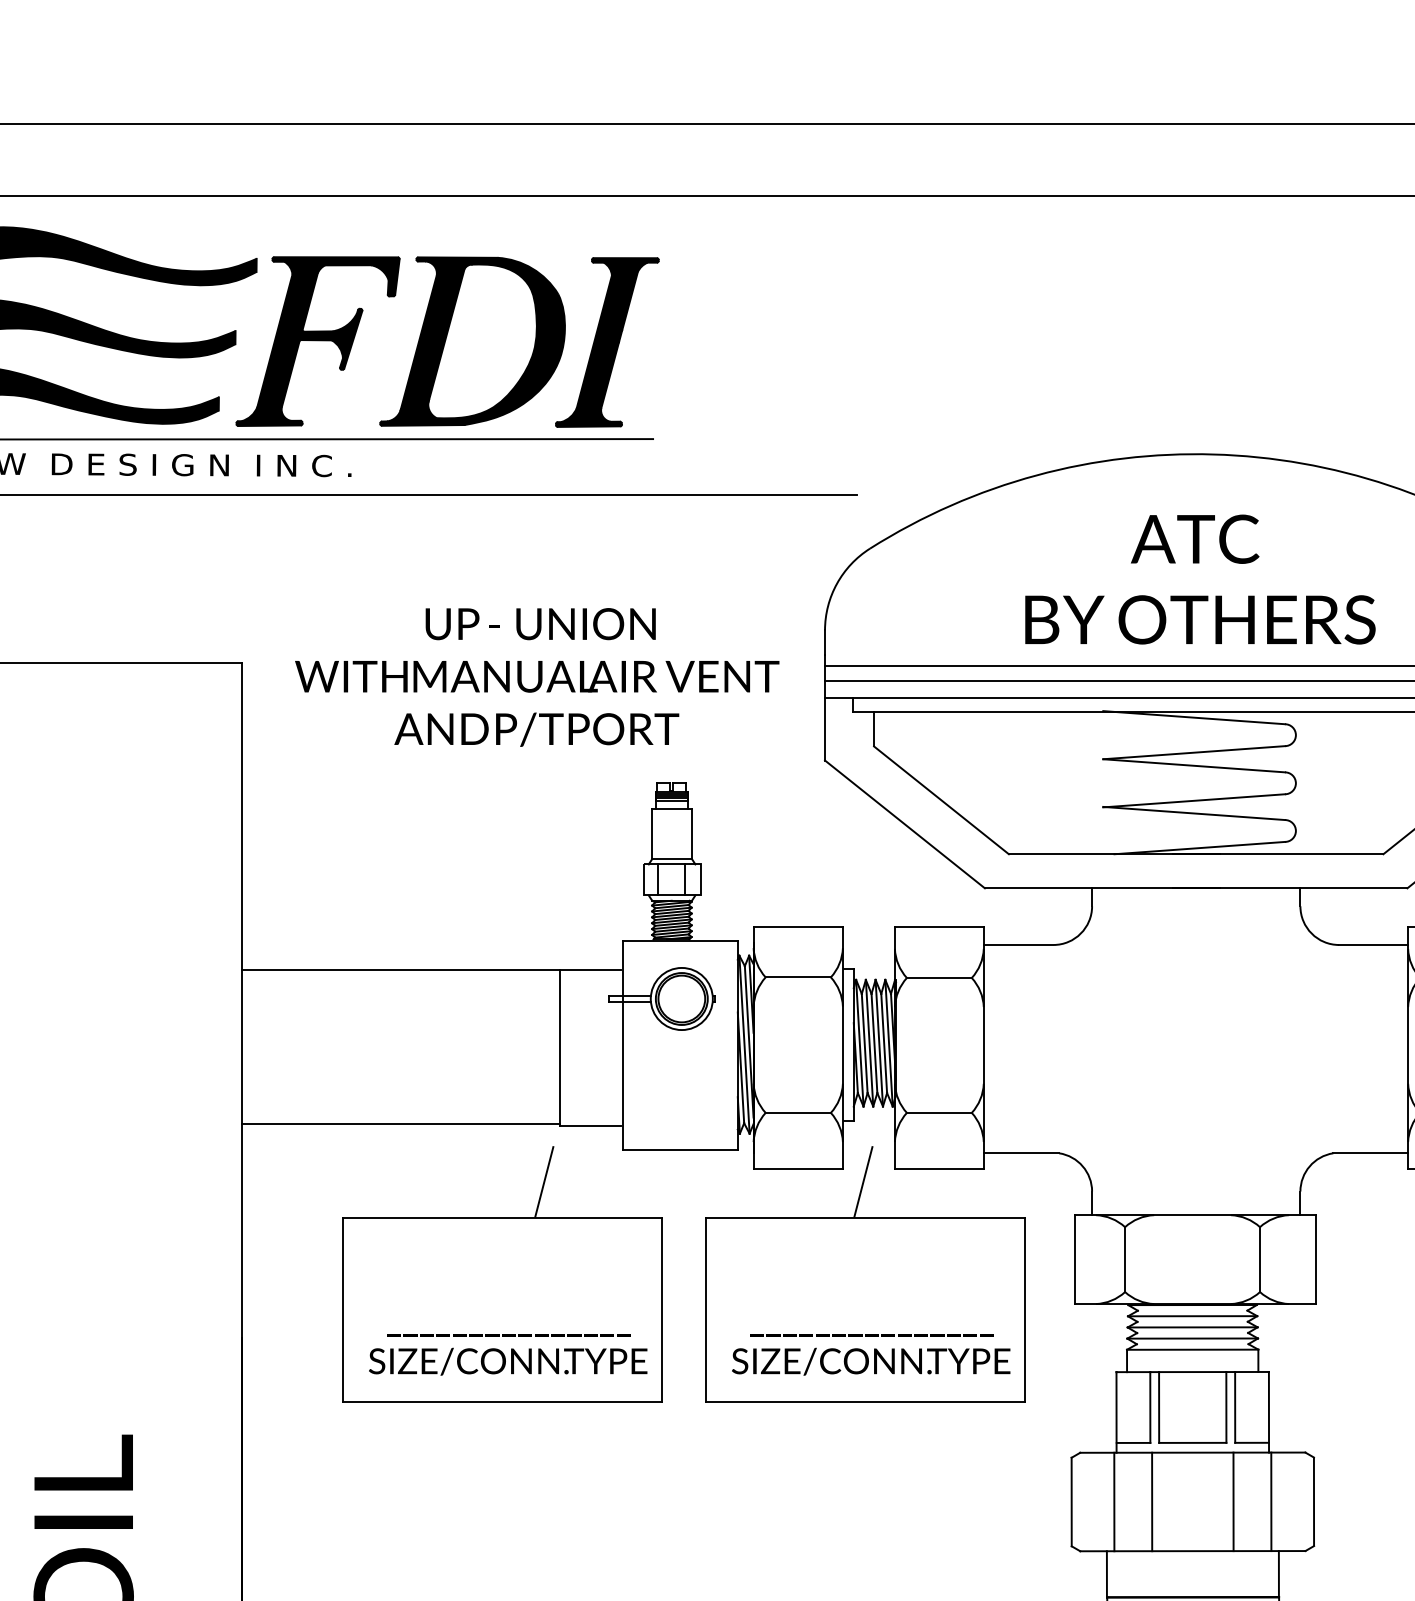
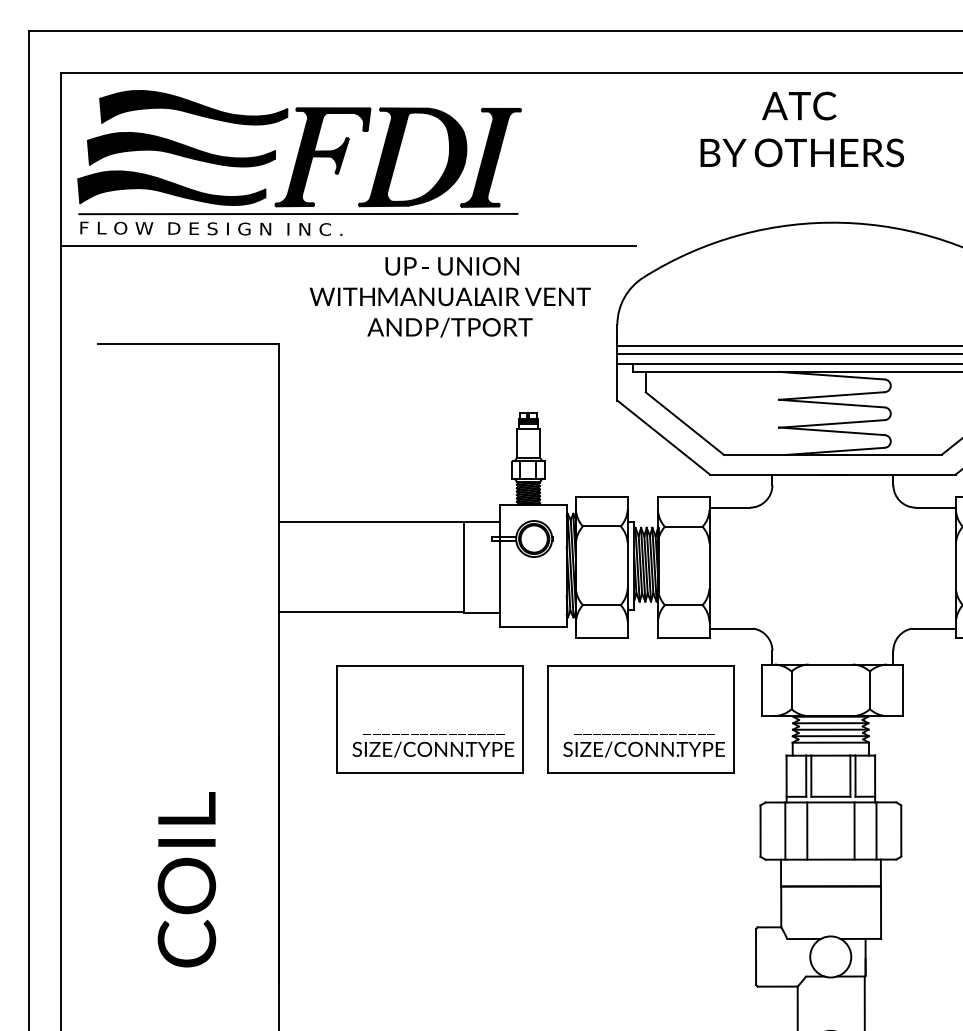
text: (1198, 579) -> (801, 129), moved
text: (535, 677) -> (449, 297), moved
line: (544, 1182) -> (454, 645), removed
line: (863, 1182) -> (639, 645), removed

